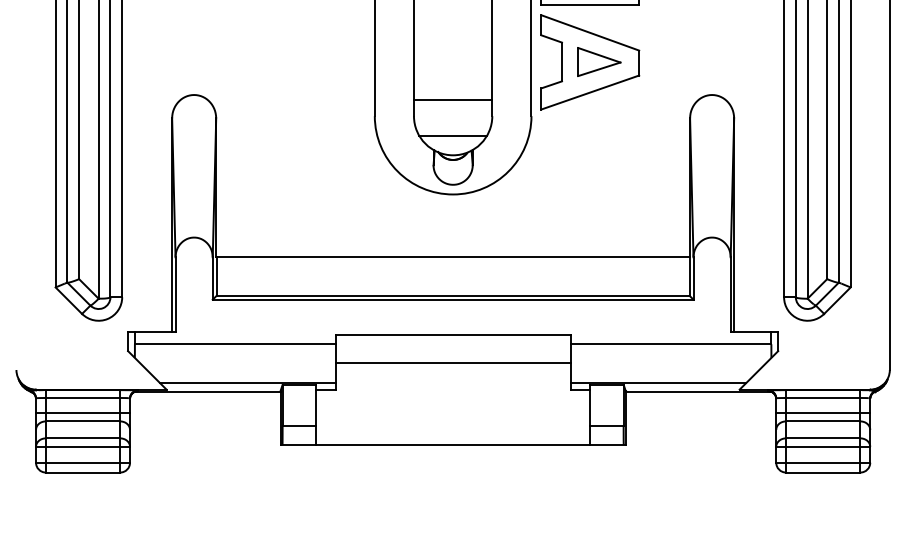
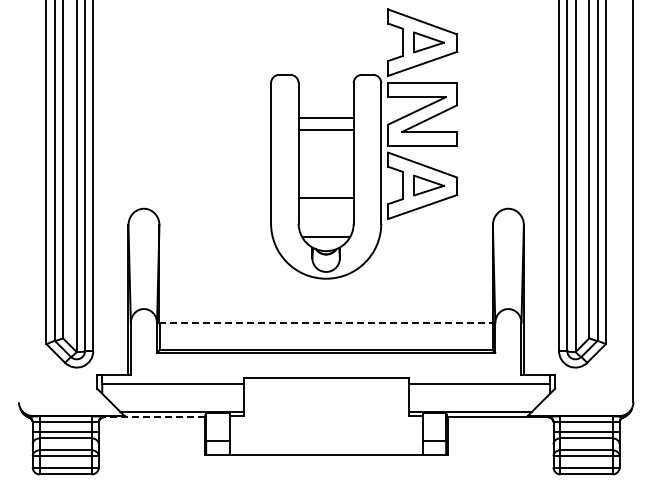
line: (452, 100) -> (325, 197), moved
line: (453, 256) -> (326, 322), solid -> dashed
line: (452, 363) -> (325, 397), removed
line: (207, 391) -> (153, 417), solid -> dashed

